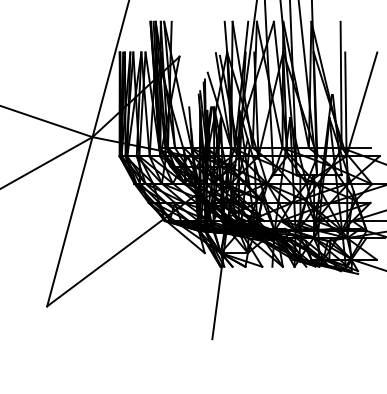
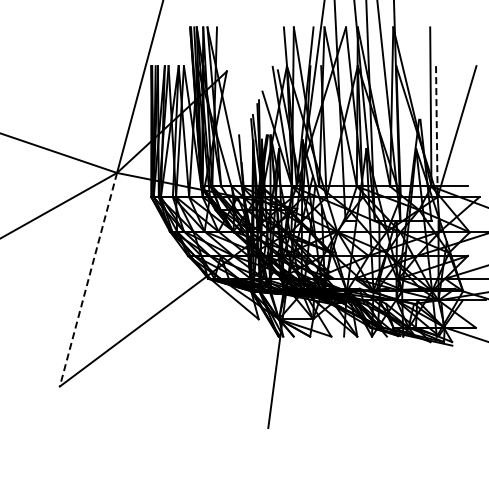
line: (345, 105) -> (436, 132), solid -> dashed
line: (69, 221) -> (88, 279), solid -> dashed

